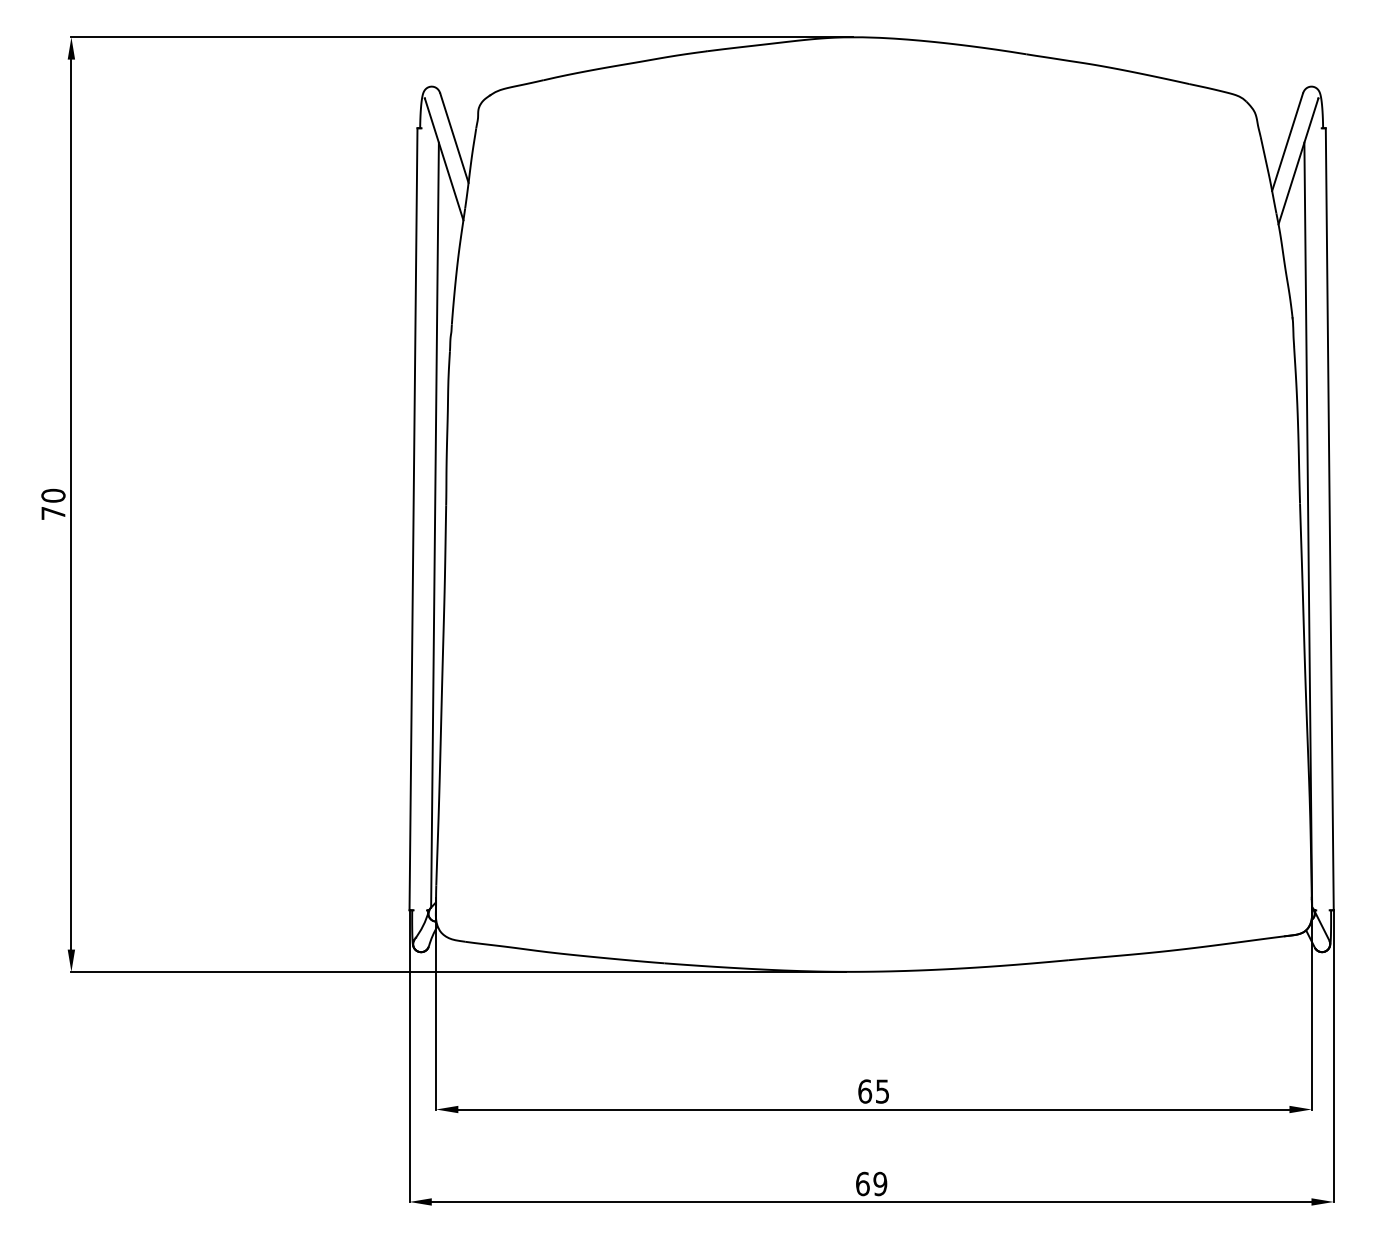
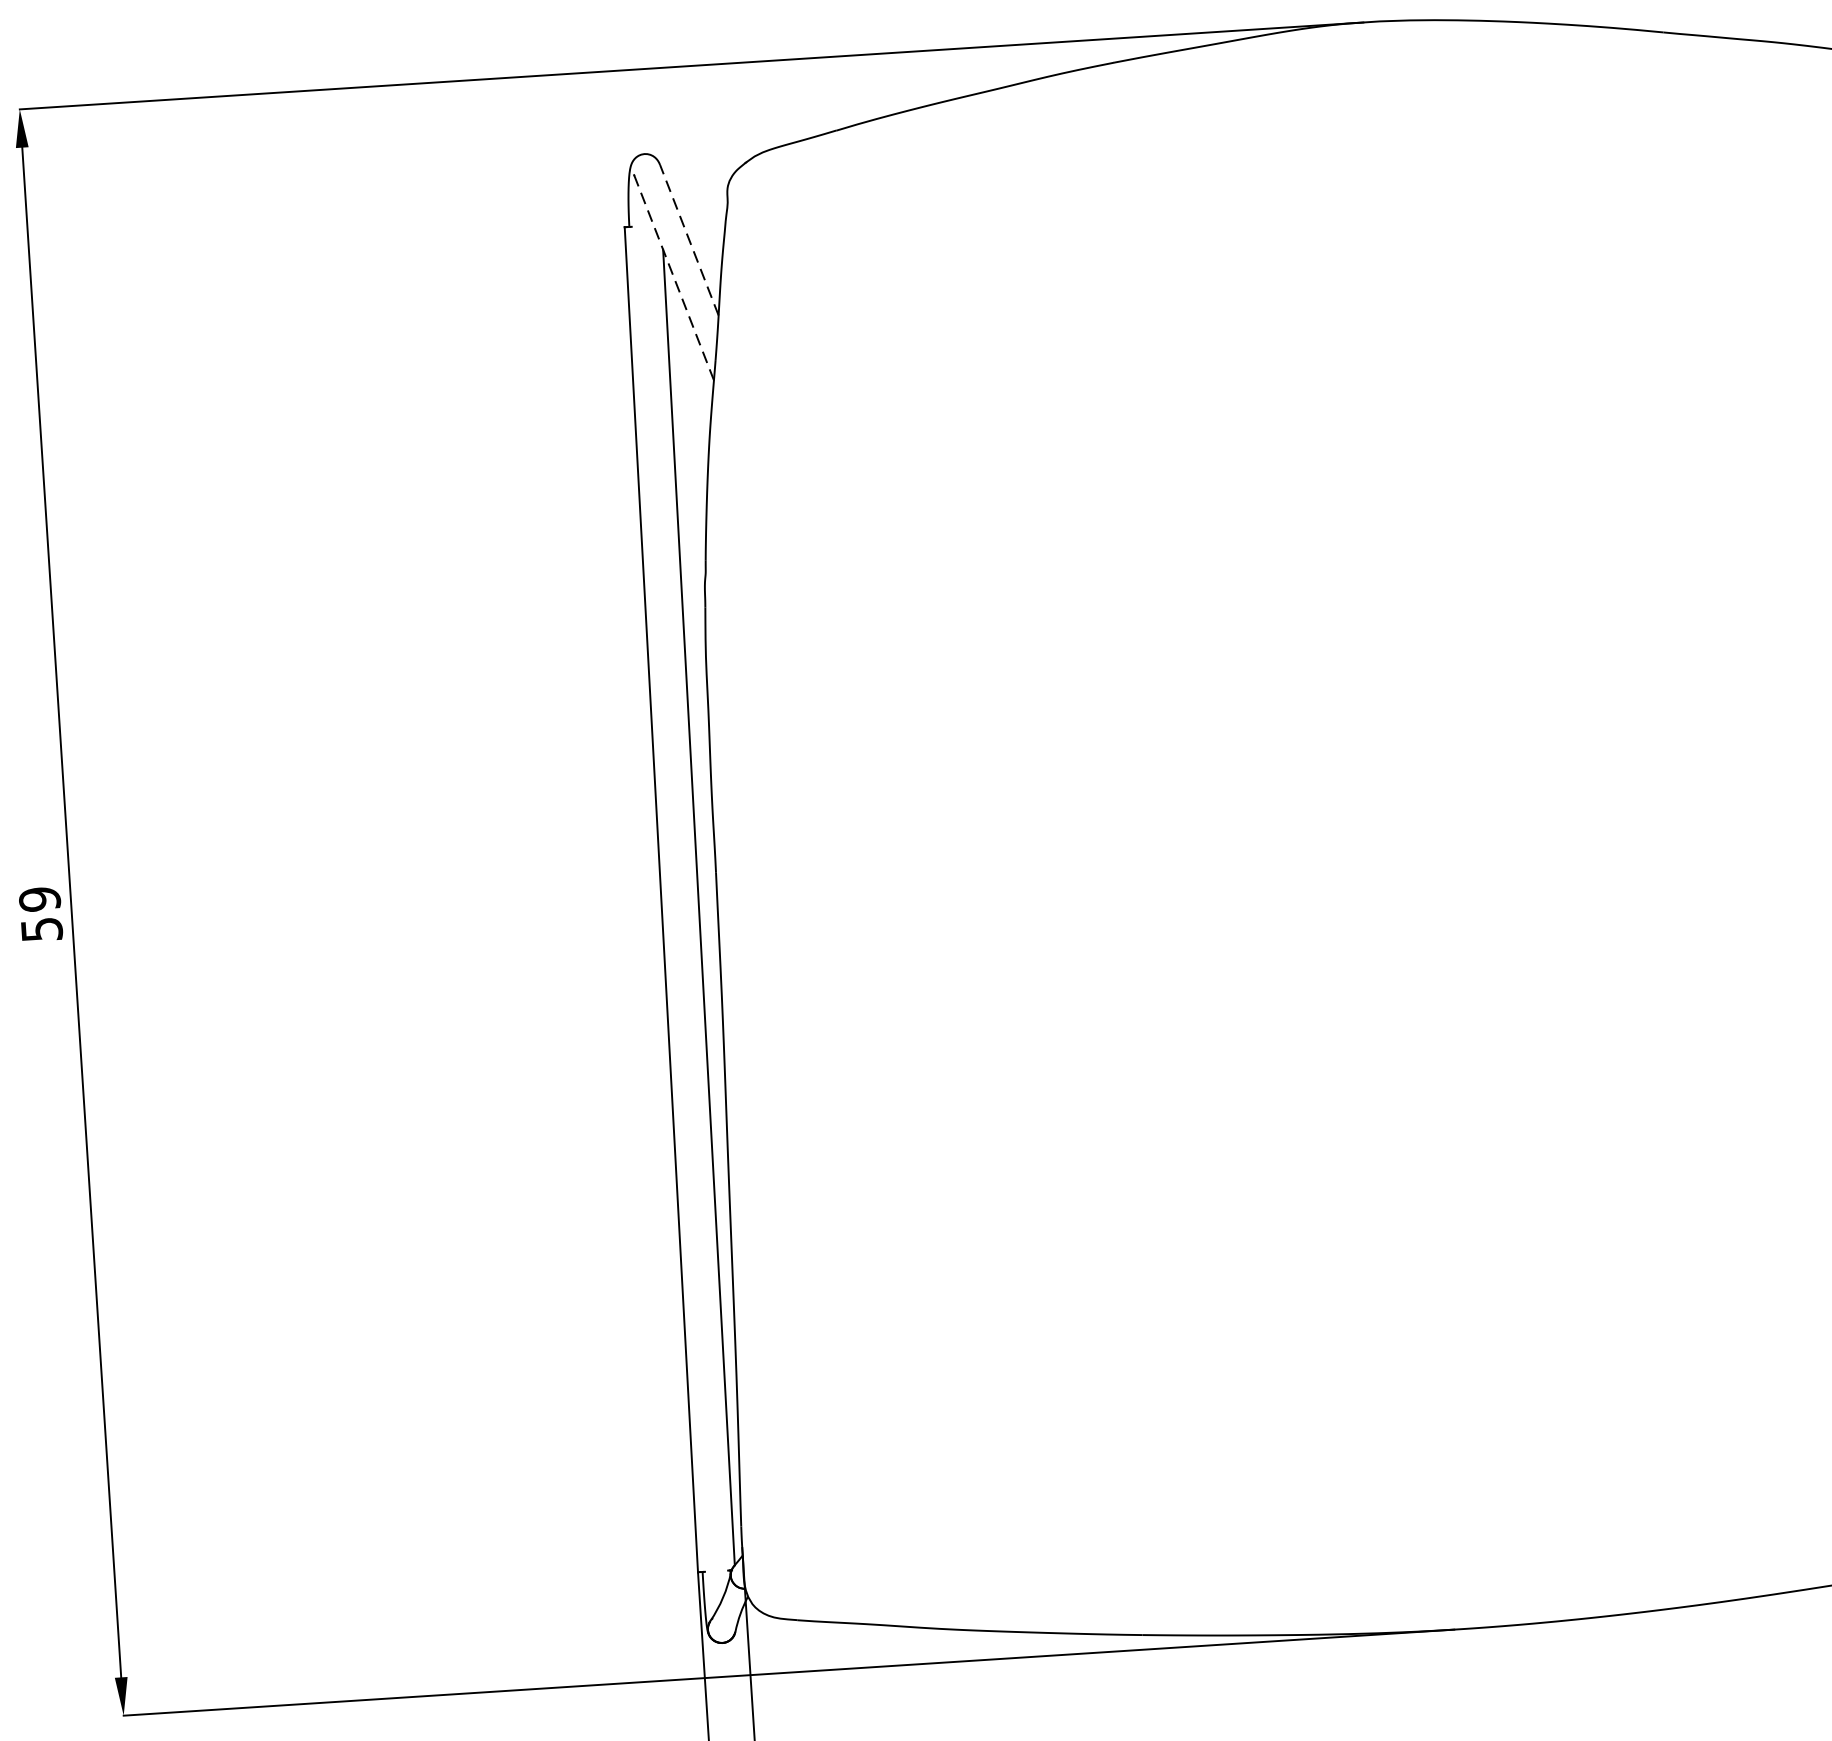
line: (454, 138) -> (689, 240), solid -> dashed
line: (444, 159) -> (674, 277), solid -> dashed
text: (53, 503) -> (40, 912), 70 -> 59

